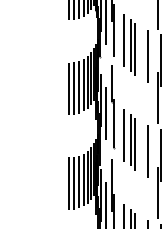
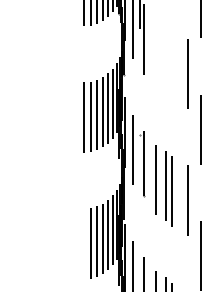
part: (129, 44) -> (163, 58), removed
line: (111, 83) -> (139, 110), removed
line: (69, 183) -> (83, 243), removed
line: (111, 185) -> (139, 246), removed

